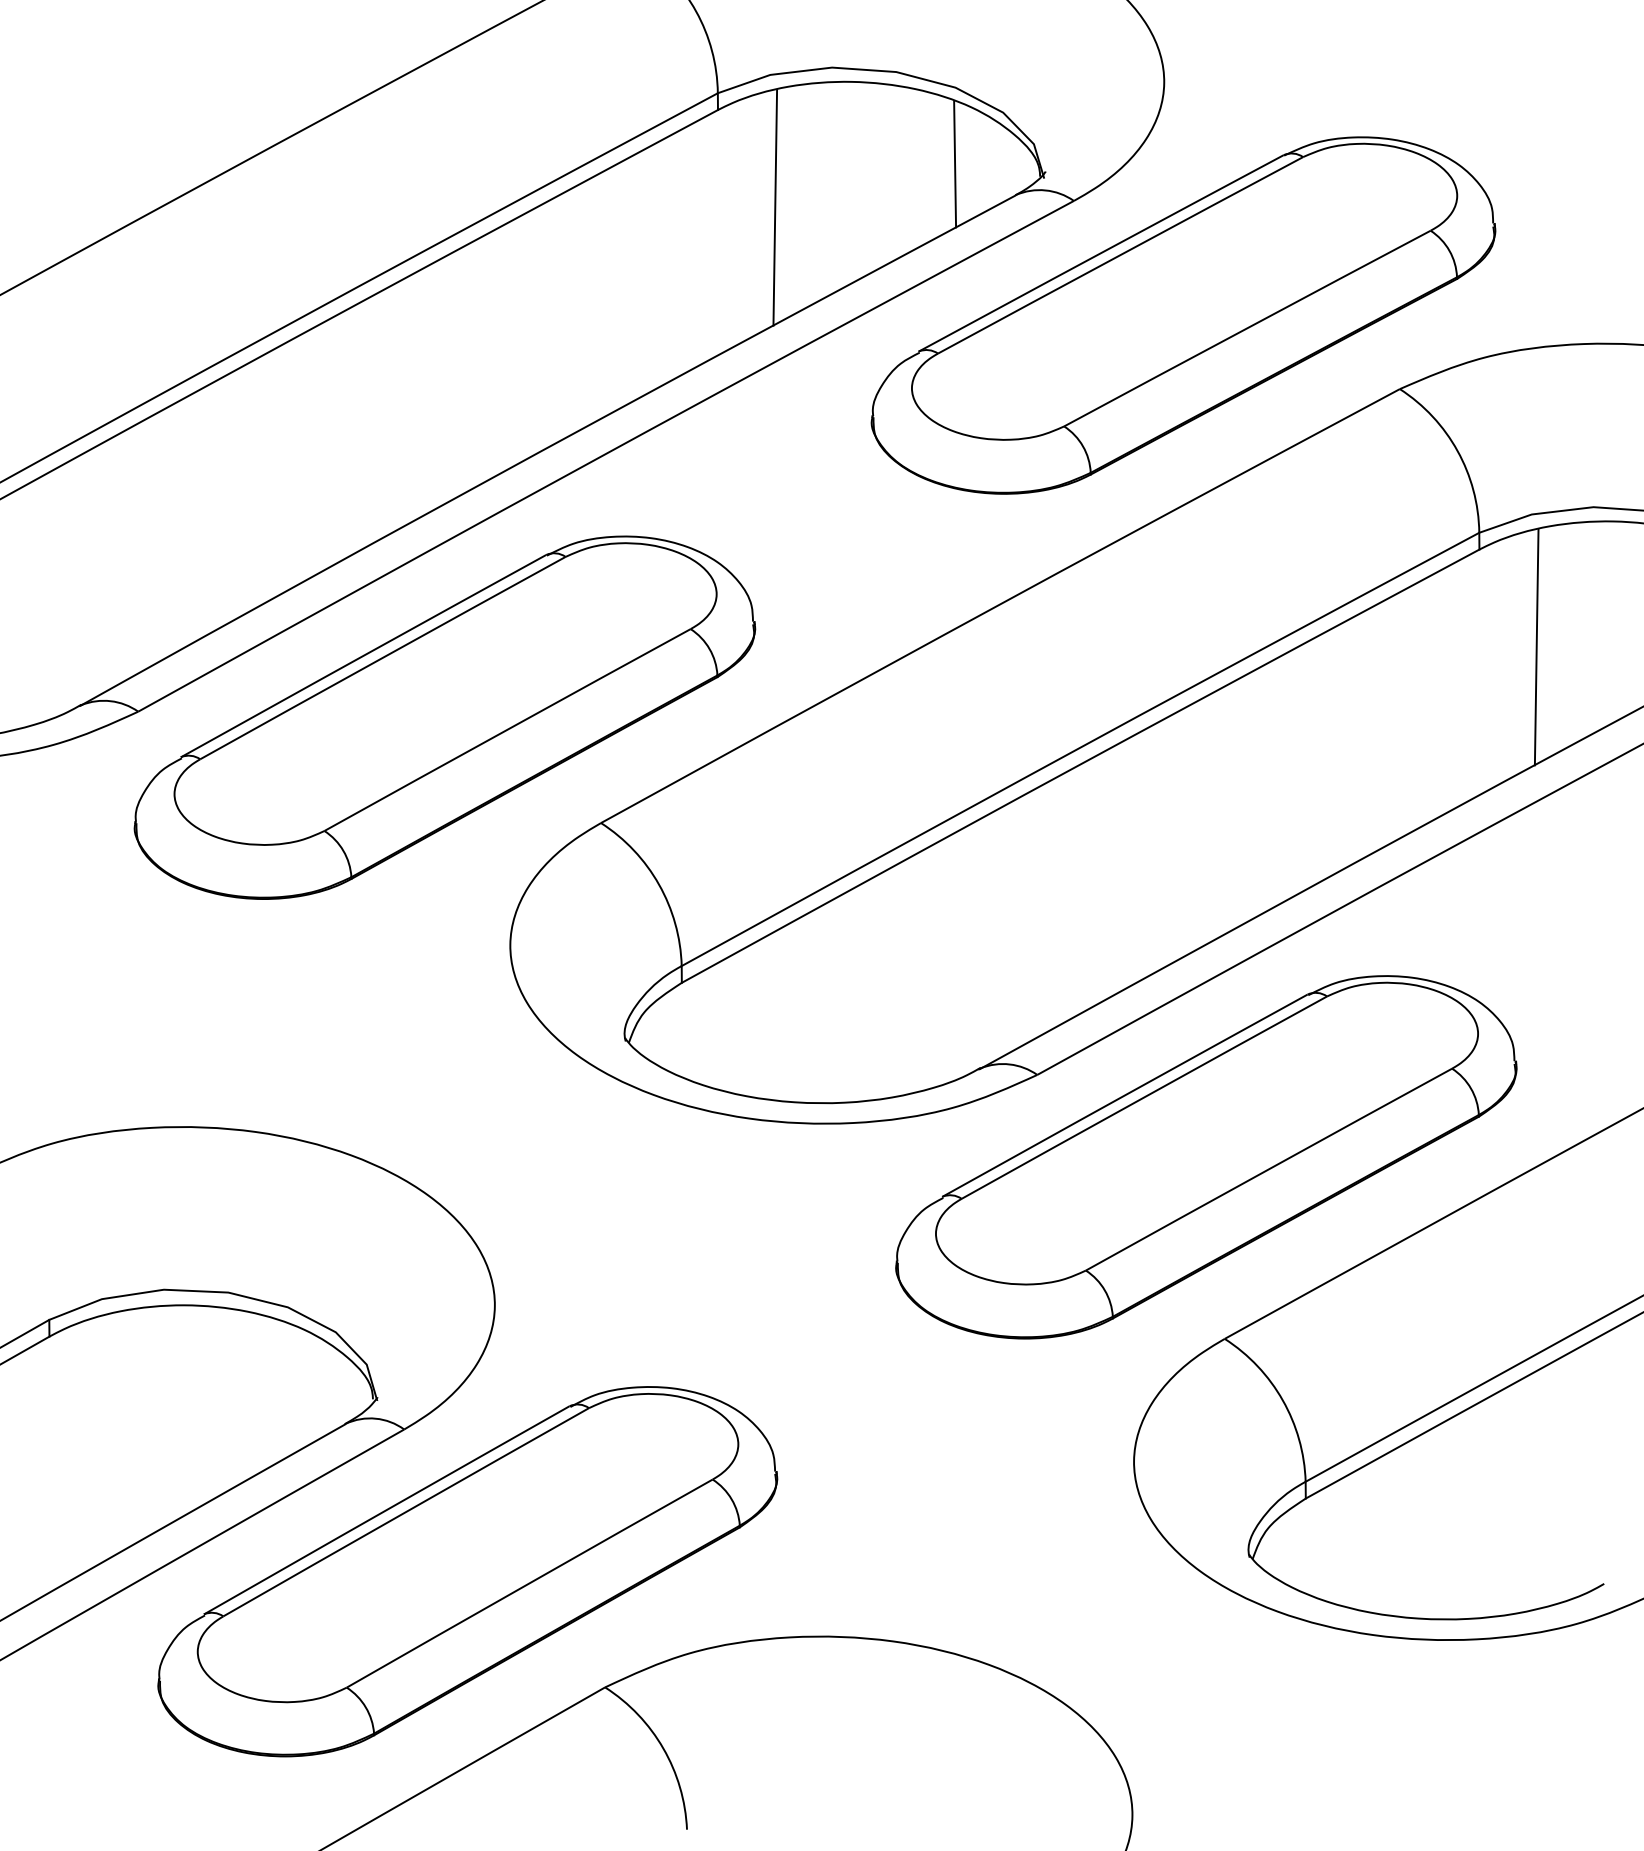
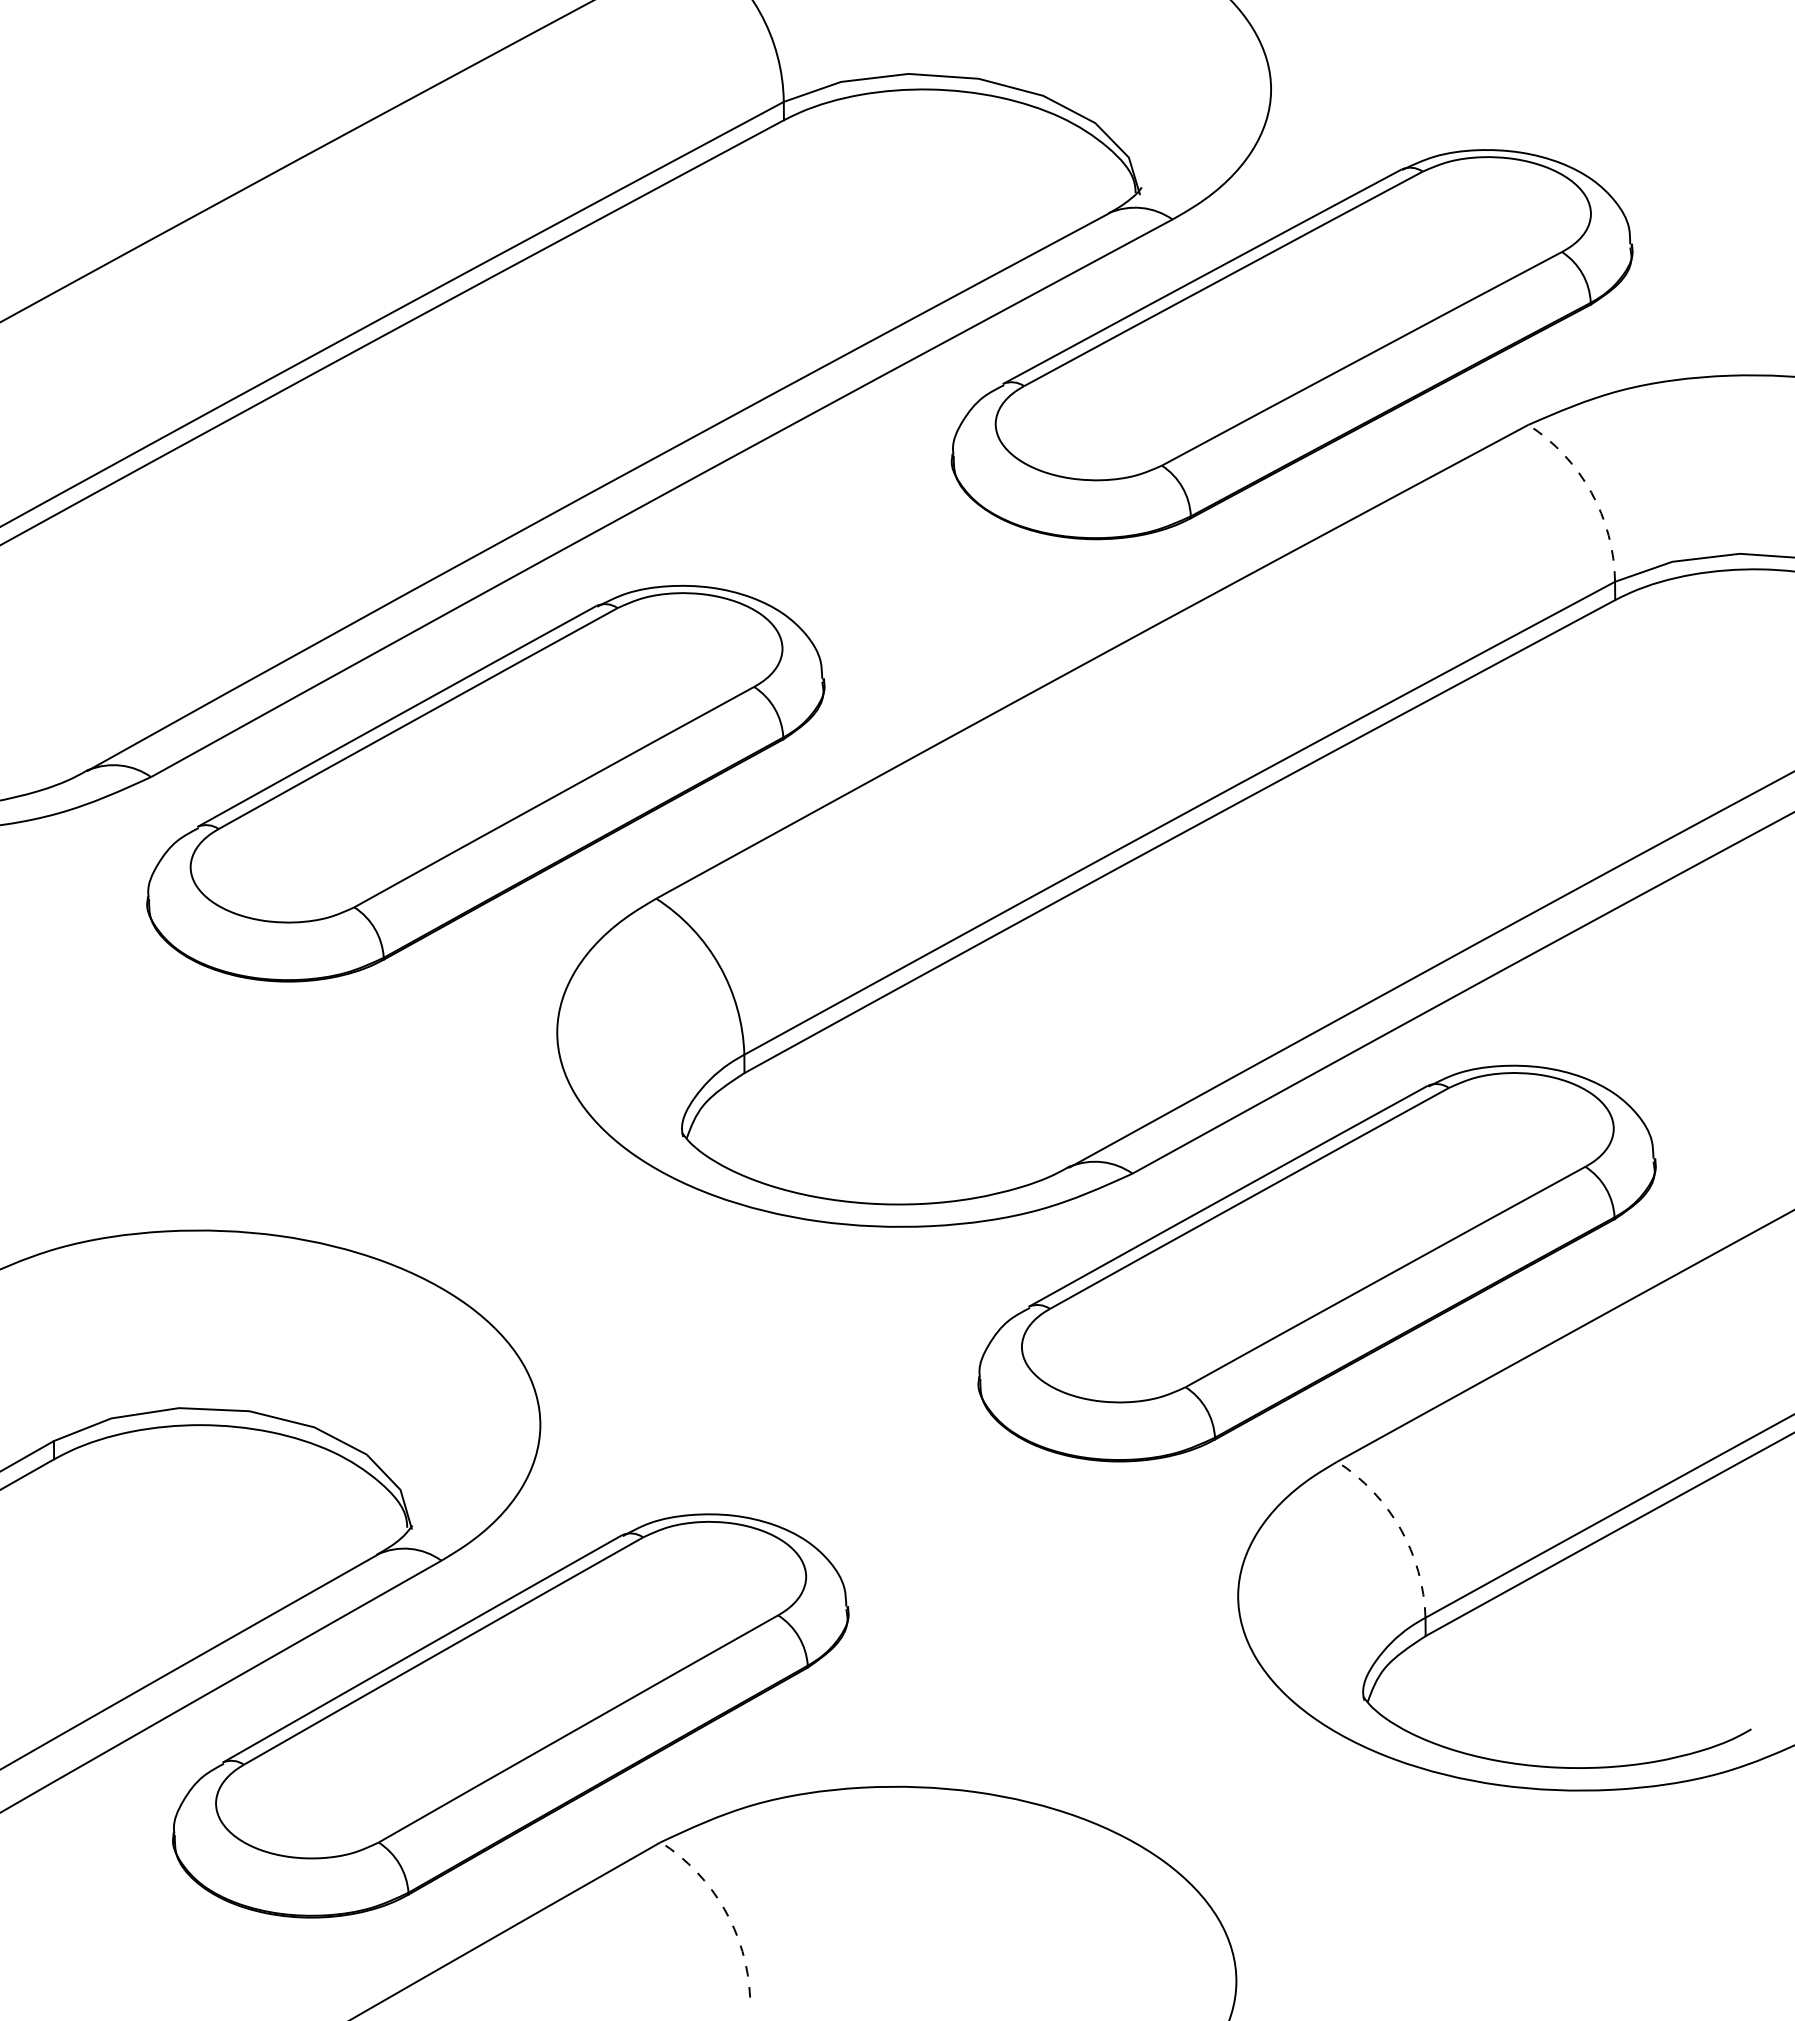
line: (955, 164) -> (1043, 179), removed
line: (775, 207) -> (846, 226), removed
arc: (1457, 451) -> (1591, 493), solid -> dashed
line: (1536, 647) -> (1677, 707), removed
arc: (1282, 1400) -> (1400, 1529), solid -> dashed
arc: (663, 1748) -> (724, 1908), solid -> dashed

